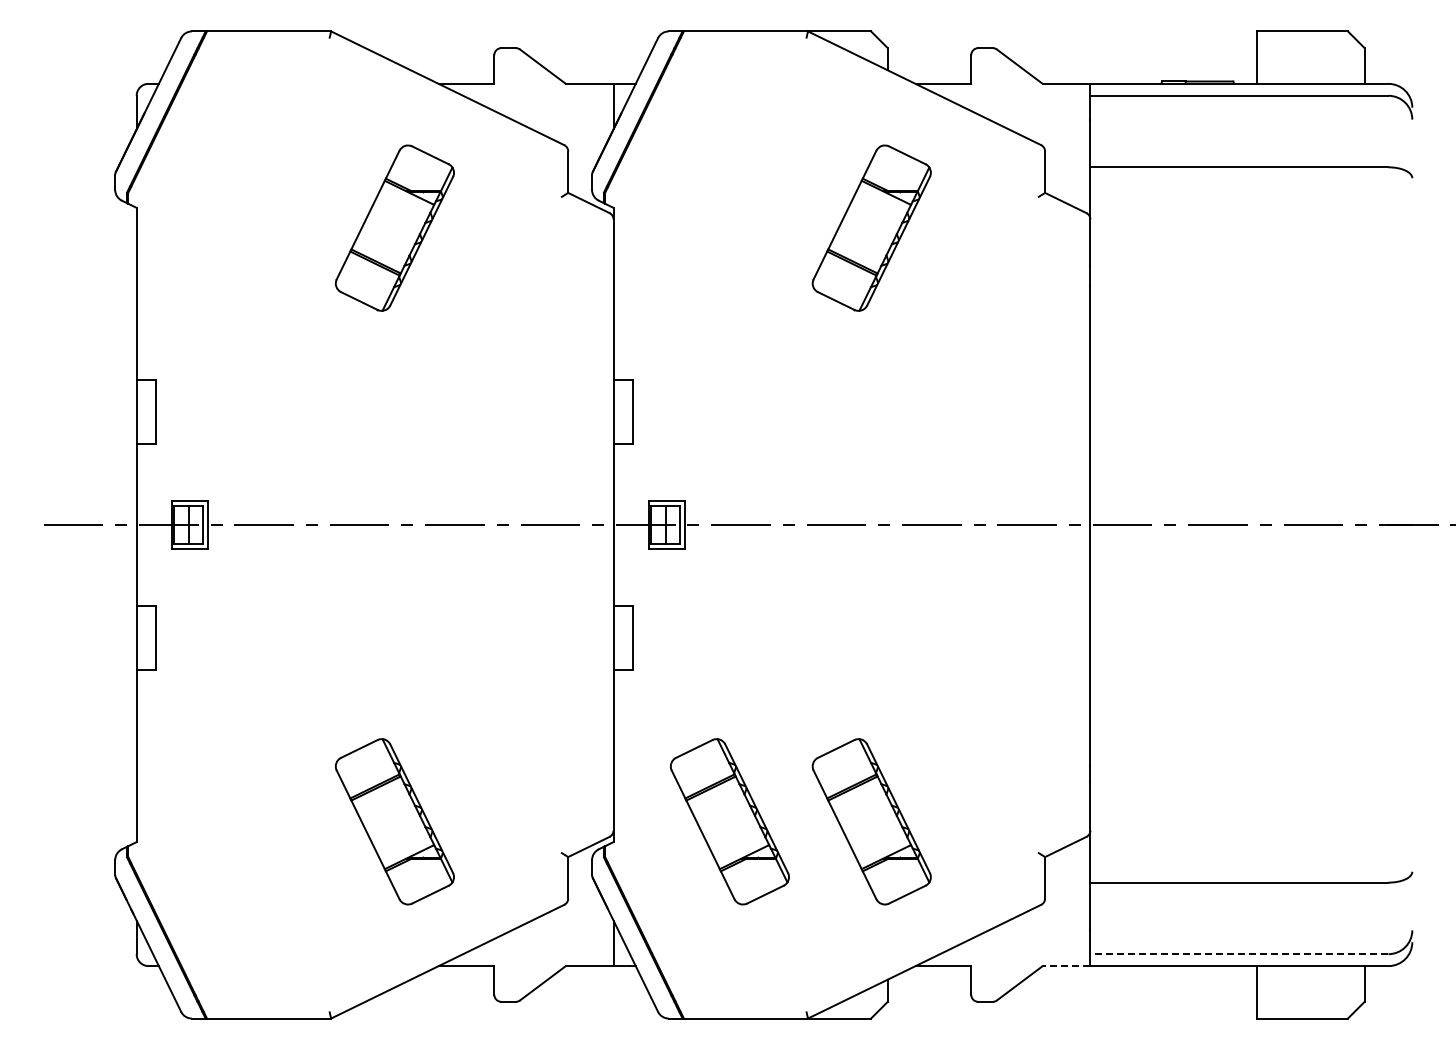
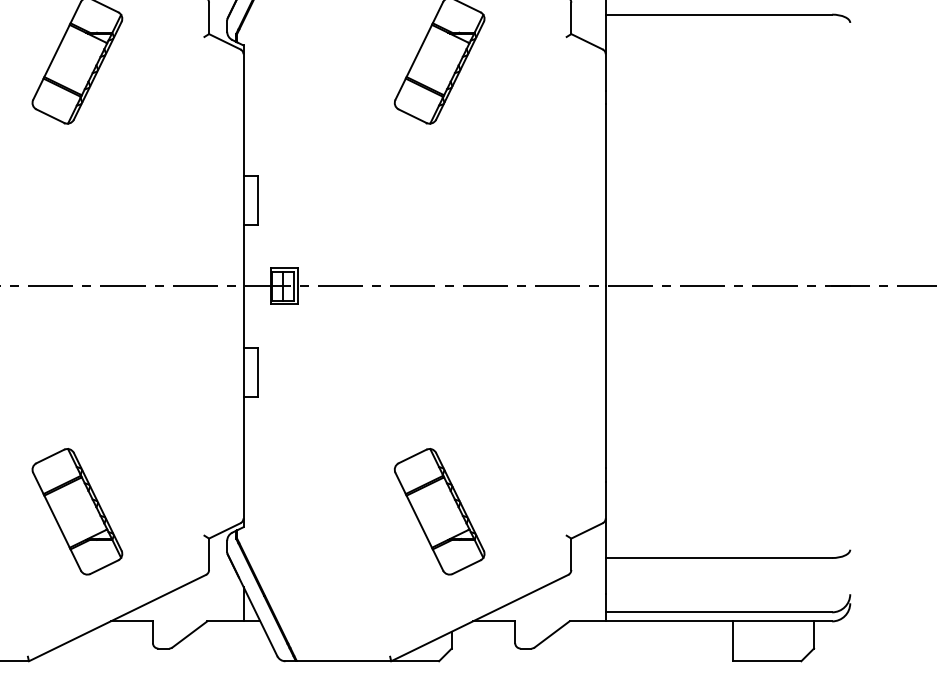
part: (729, 821) -> (331, 511), removed
line: (1238, 954) -> (718, 612), dashed -> solid
line: (1066, 966) -> (587, 621), dashed -> solid

